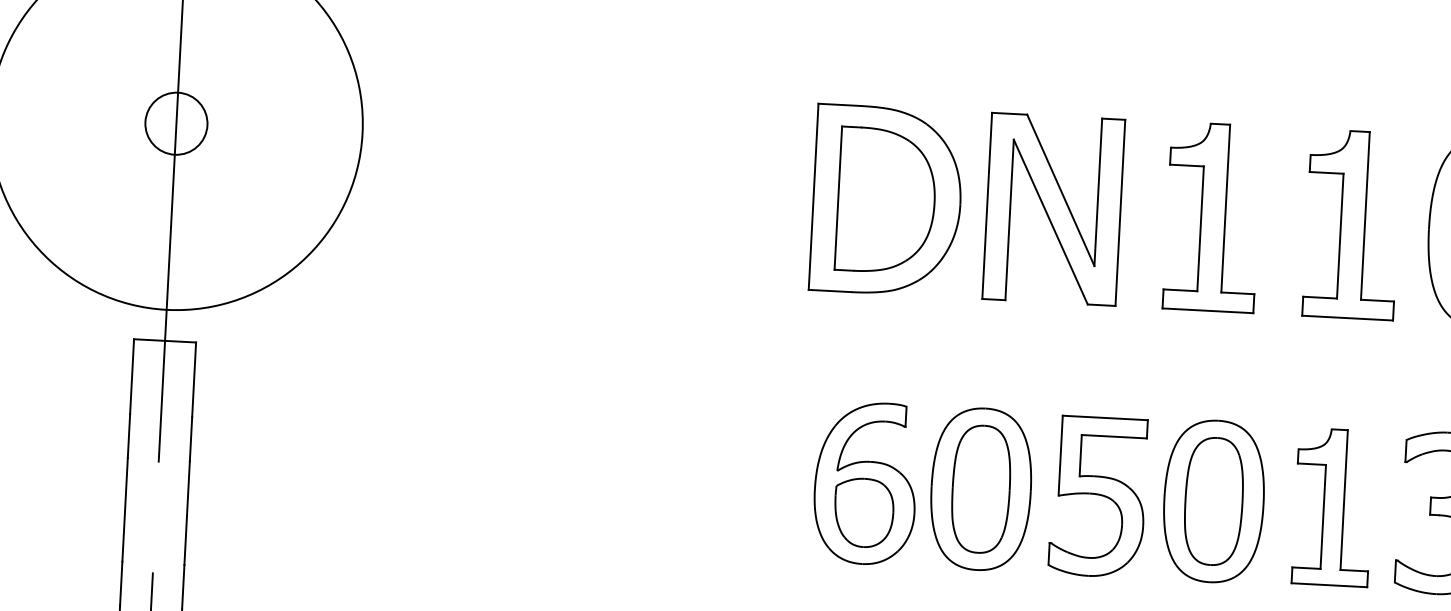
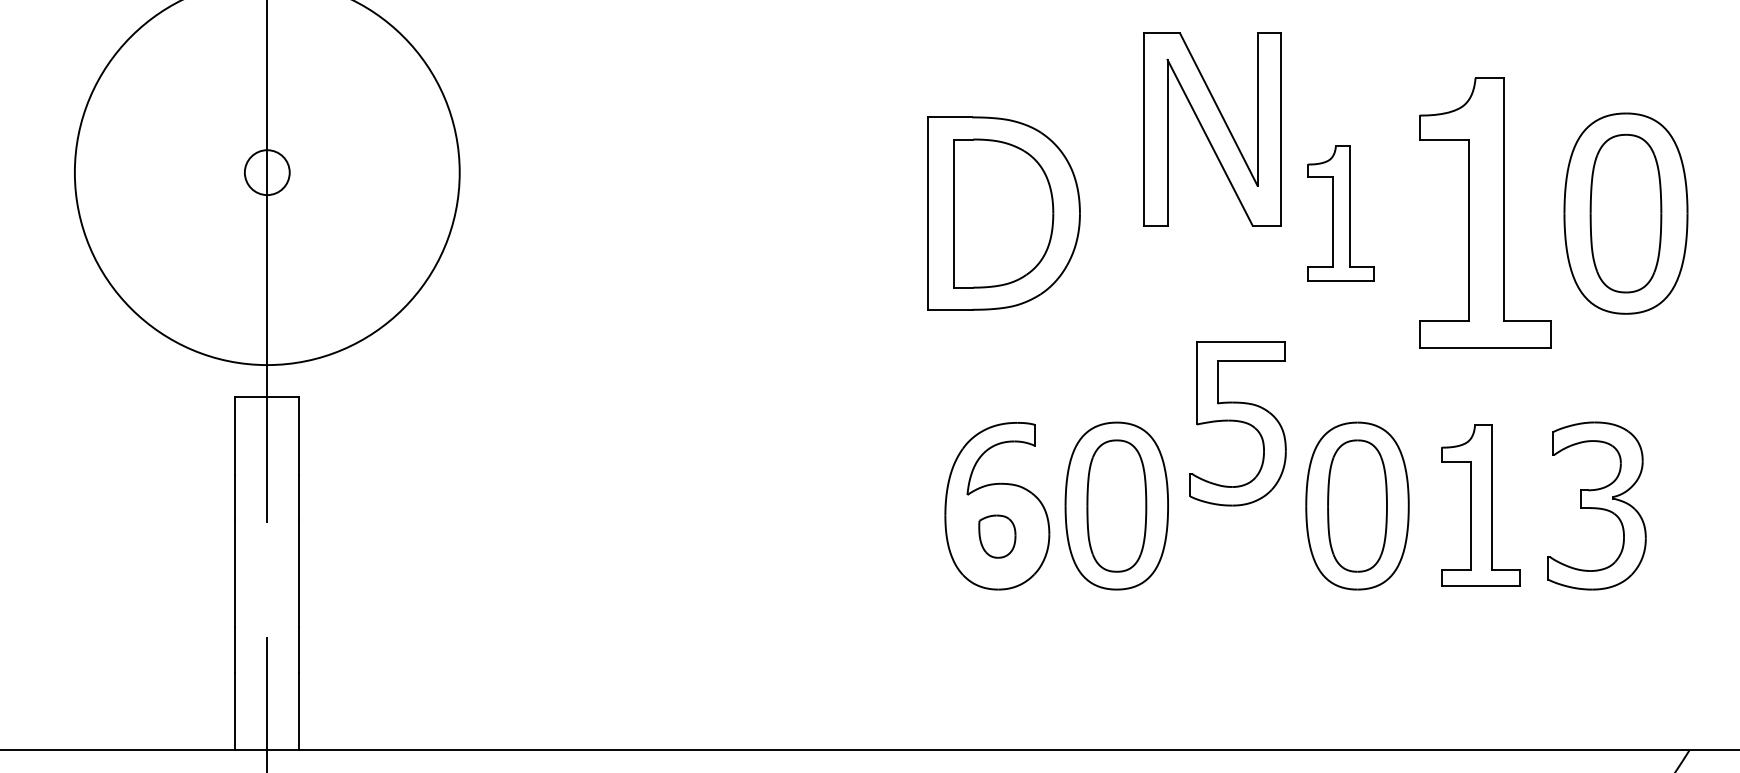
circle: (176, 123) -> (267, 172), size x0.7
part: (1053, 209) -> (1212, 129), moved
part: (1212, 217) -> (1340, 213), size x0.7
part: (1351, 224) -> (1484, 213), size x1.4
part: (1097, 496) -> (1237, 423), moved
part: (864, 512) -> (997, 536), size x0.6

